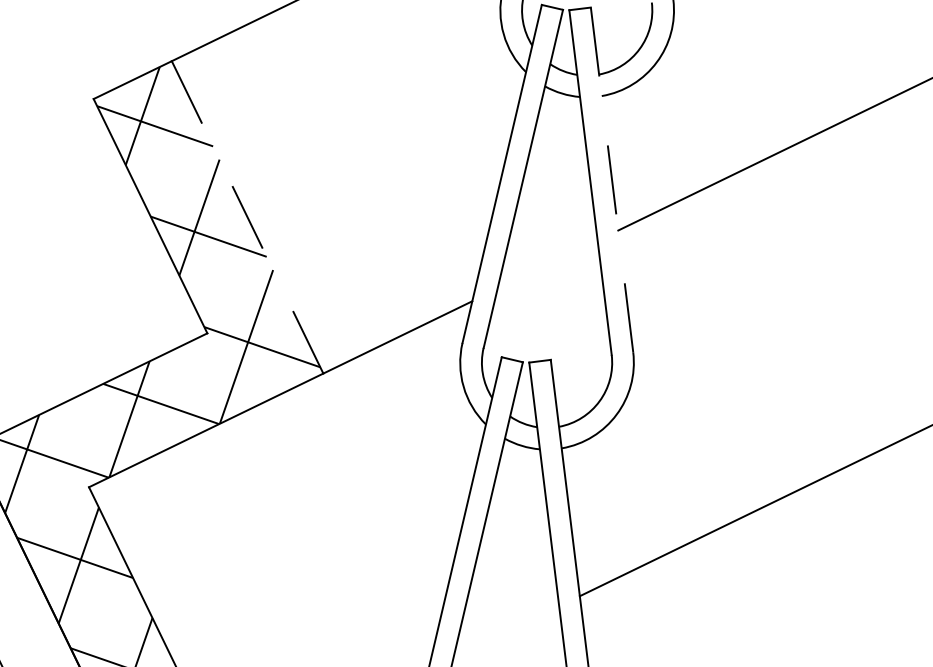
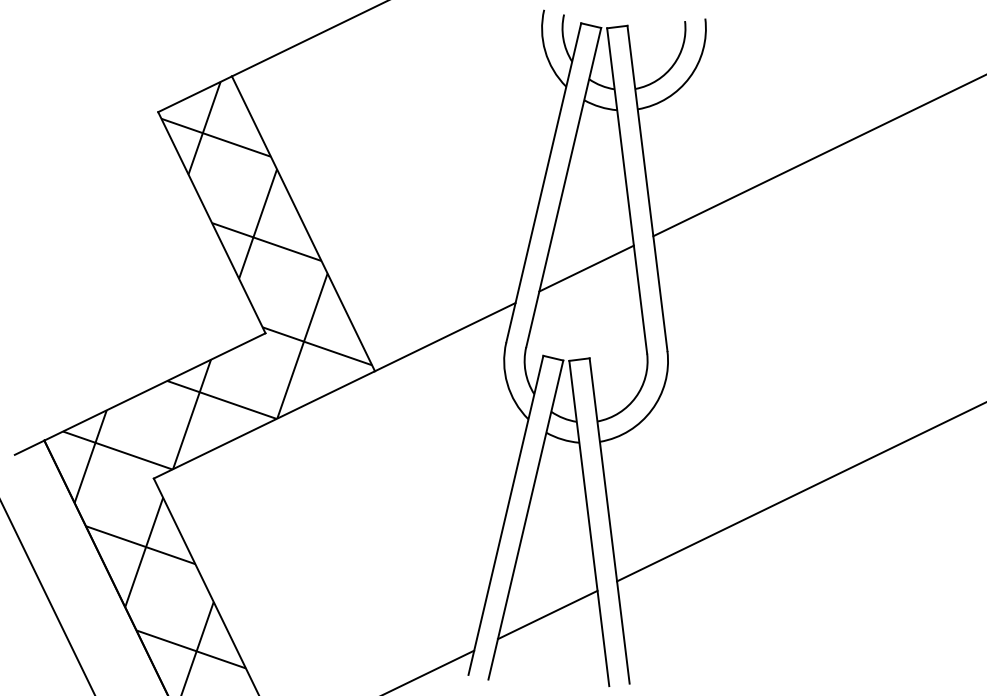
line: (612, 179) -> (647, 188), dashed -> solid
line: (247, 217) -> (303, 223), dashed -> solid
line: (547, 264) -> (586, 268), added
line: (506, 631) -> (547, 614), added

